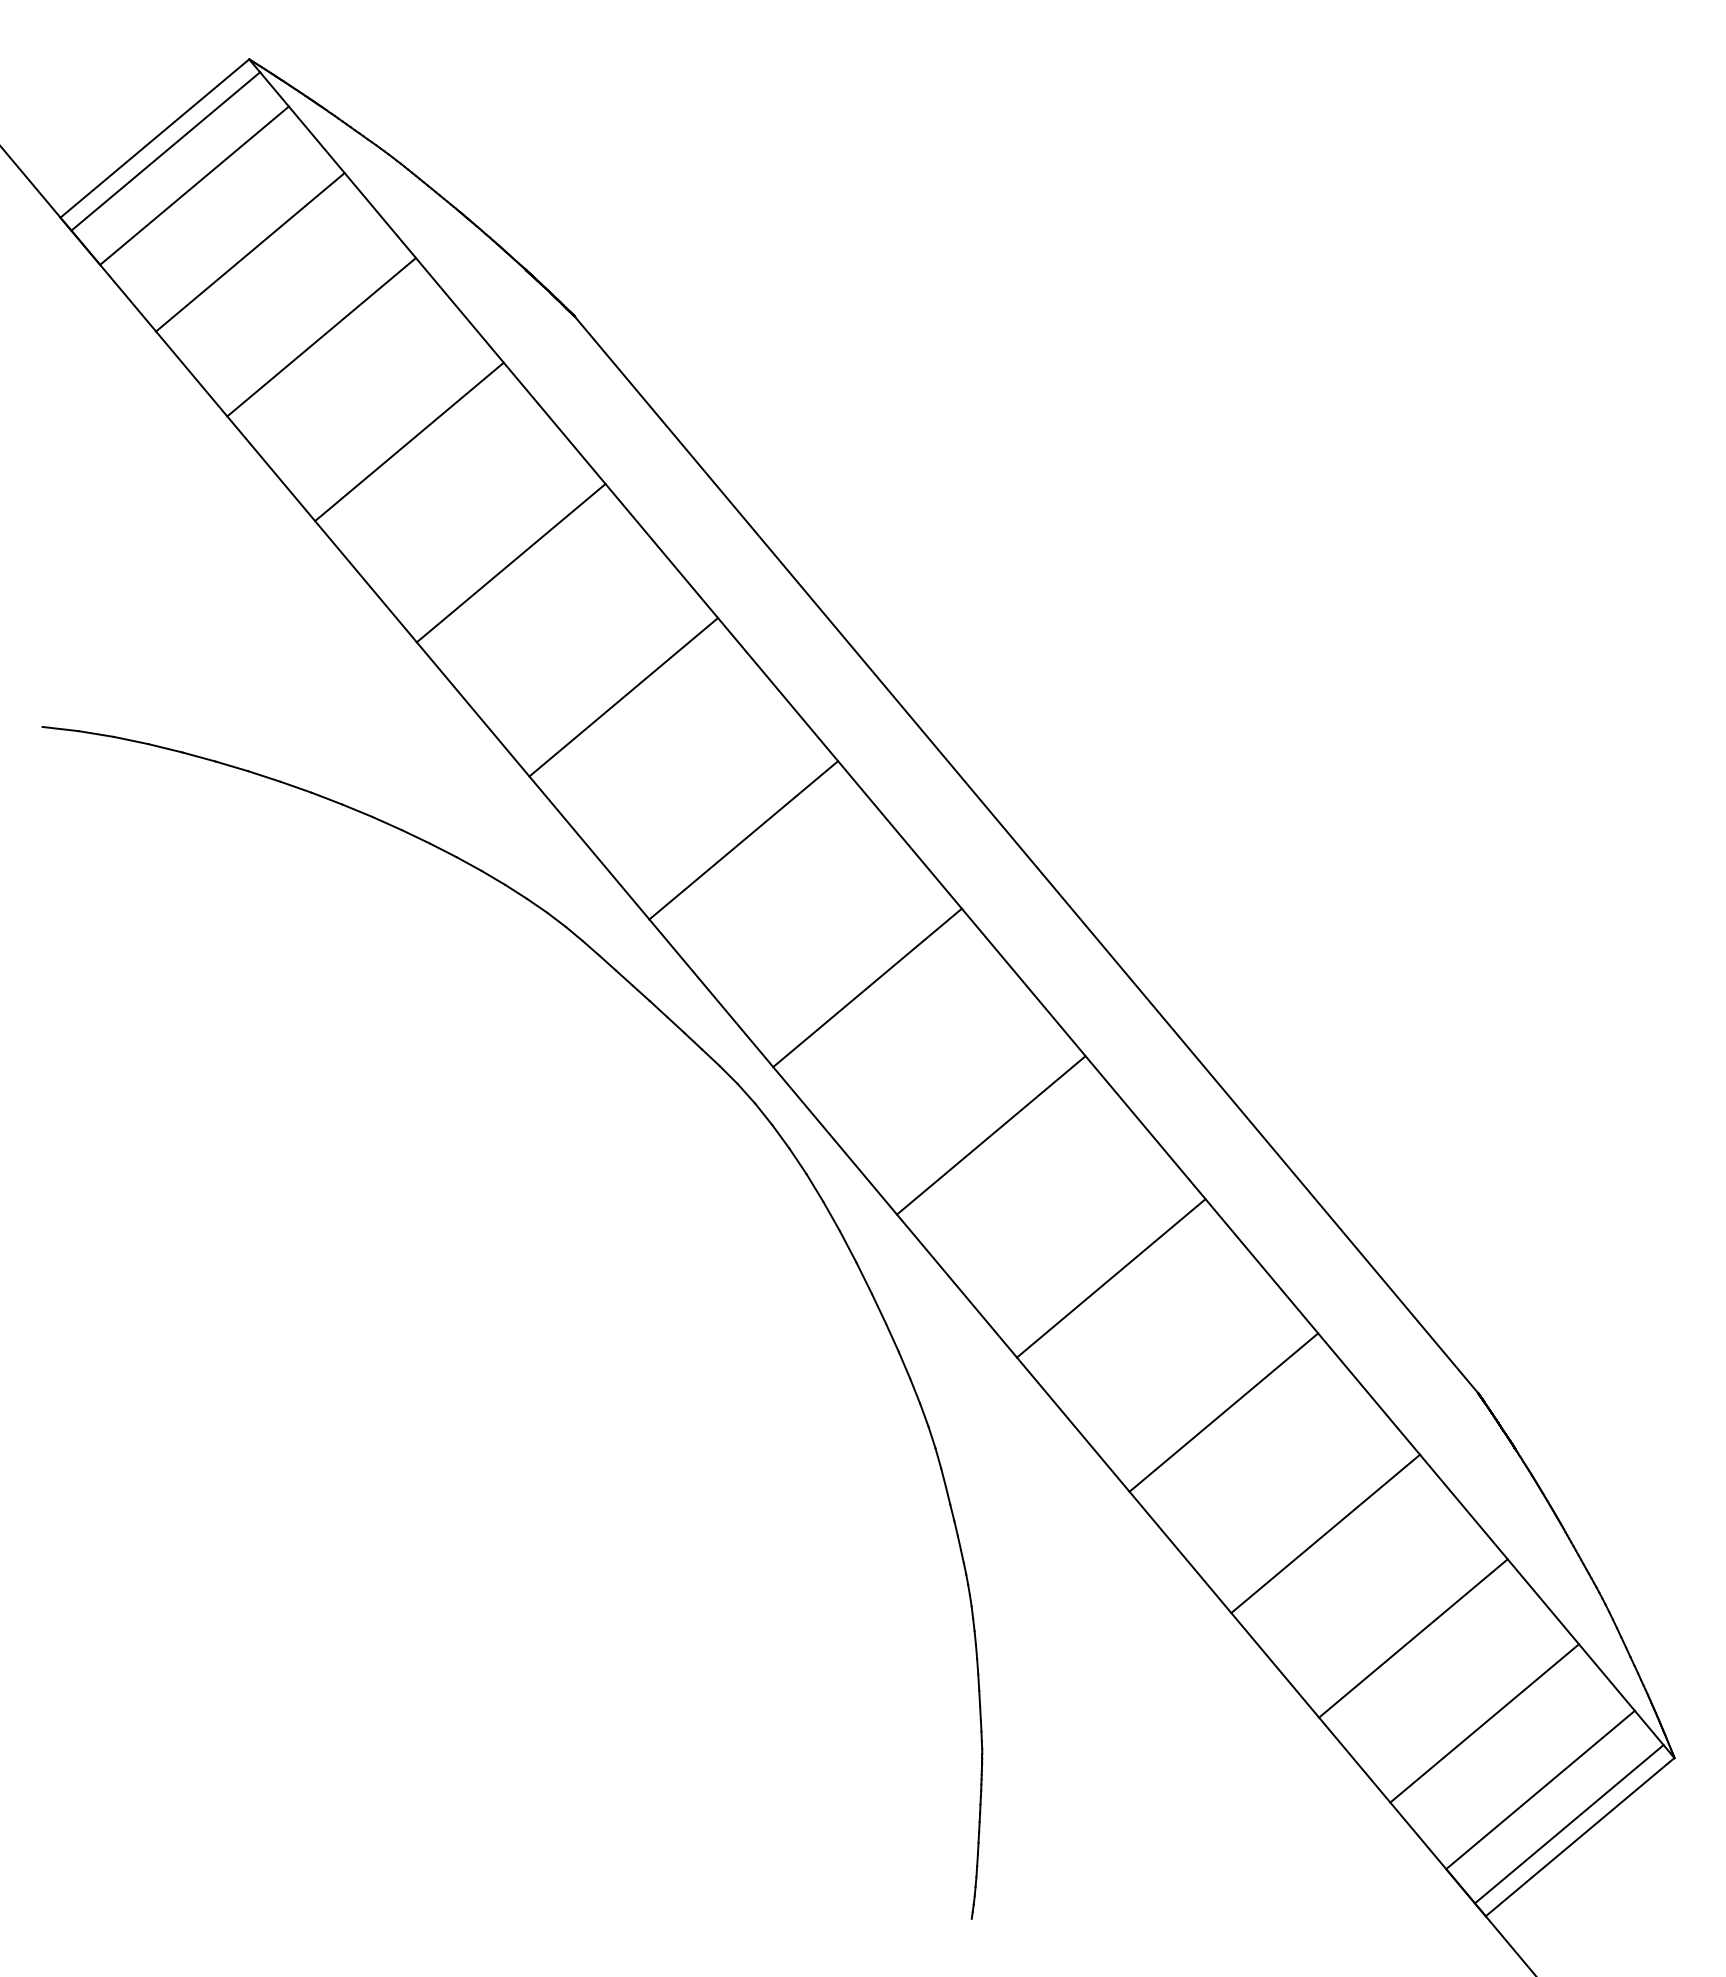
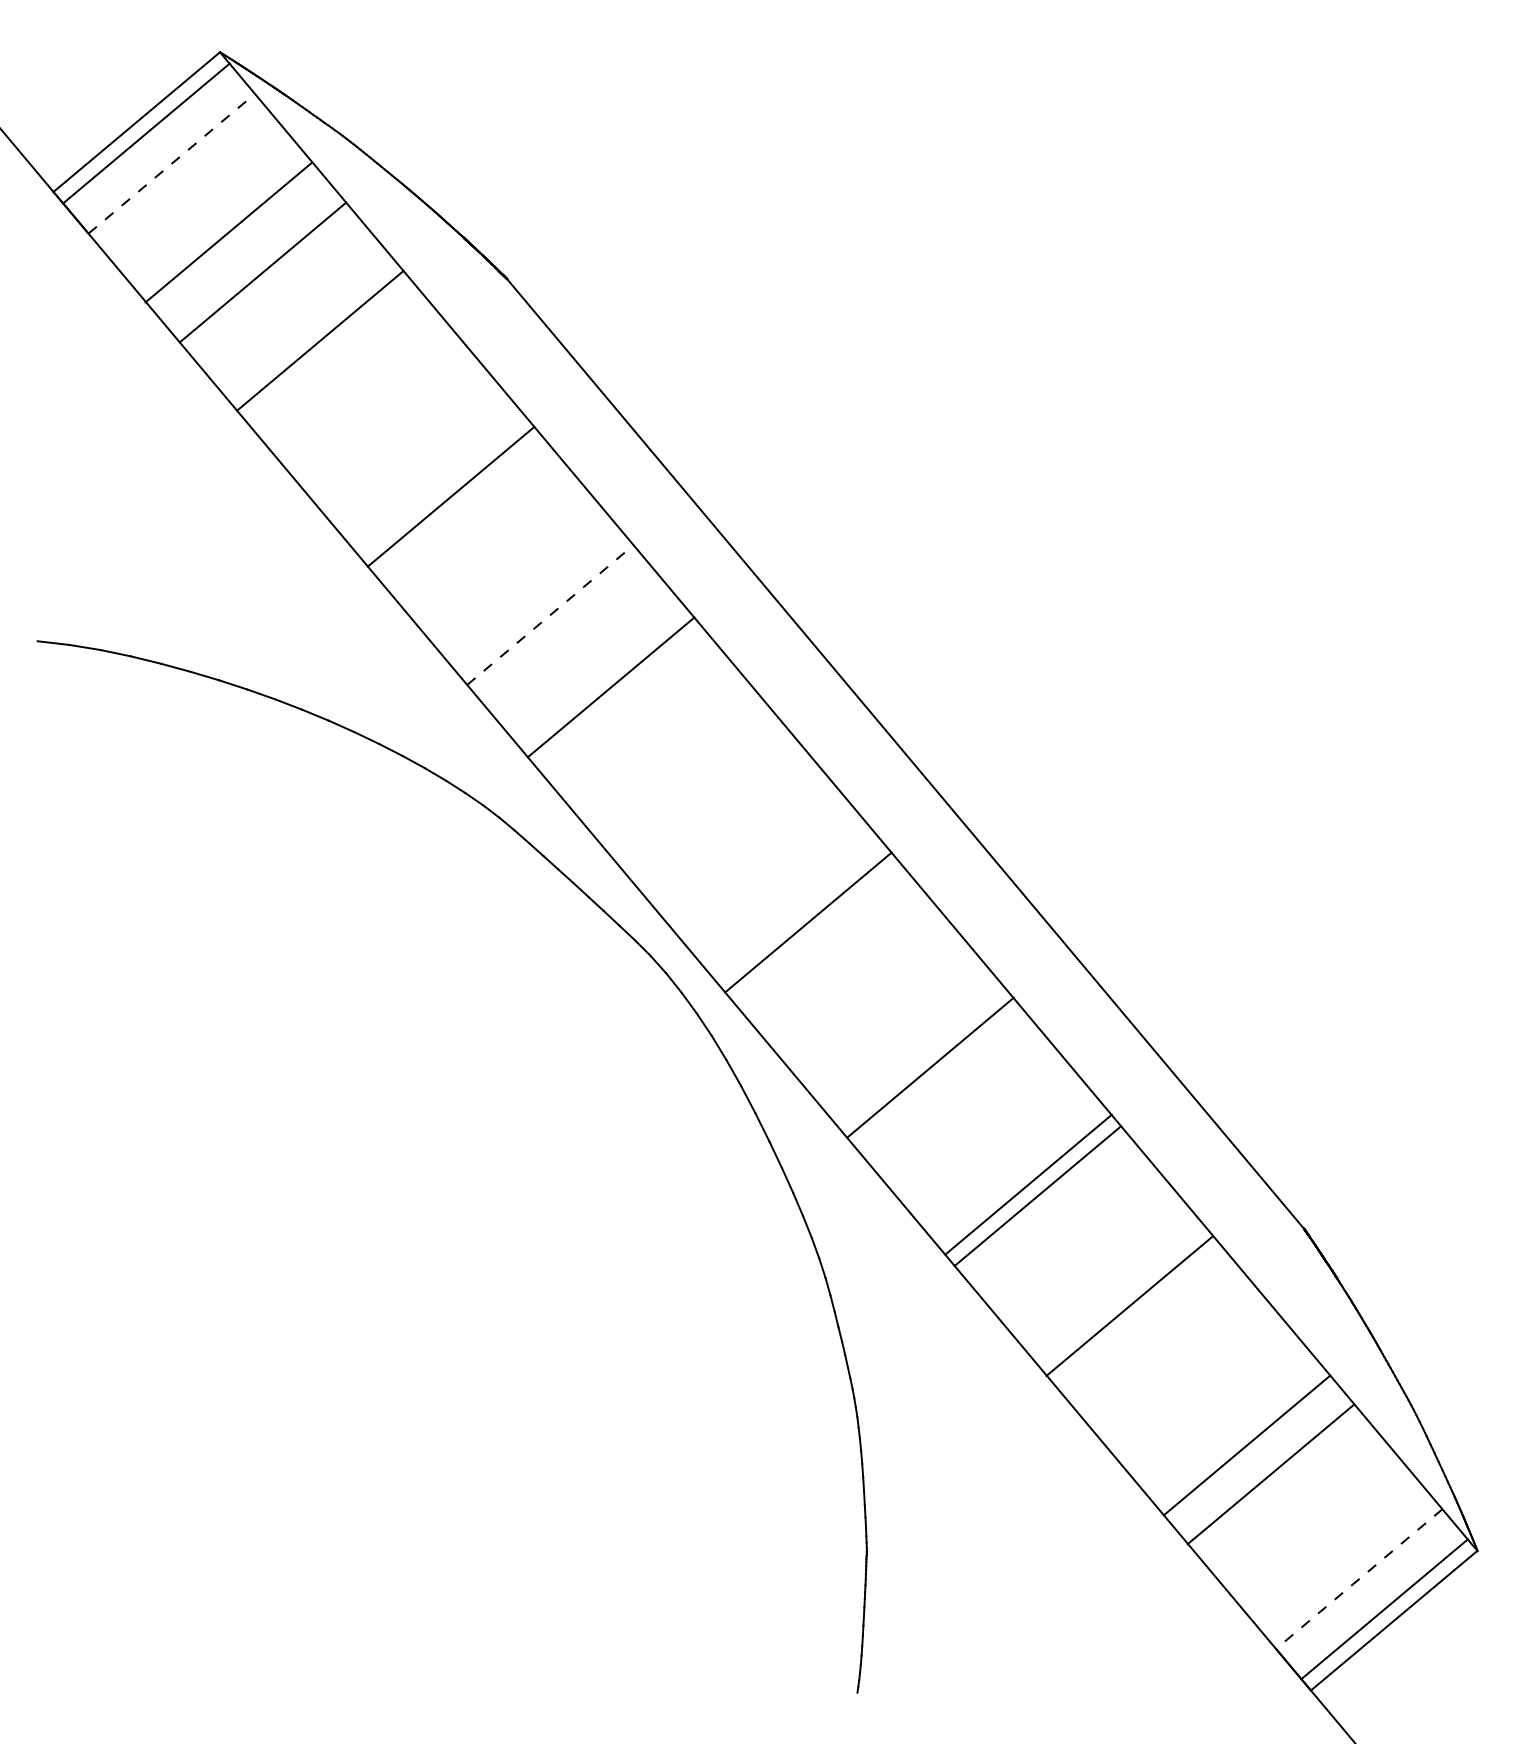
line: (194, 185) -> (171, 163), solid -> dashed
line: (249, 252) -> (262, 272), moved
line: (321, 337) -> (228, 232), moved
line: (409, 441) -> (320, 340), moved
line: (623, 697) -> (550, 615), solid -> dashed
line: (742, 840) -> (610, 687), moved
line: (867, 987) -> (808, 922), moved
line: (991, 1135) -> (930, 1067), moved
line: (1111, 1278) -> (1028, 1184), moved
line: (1223, 1411) -> (1037, 1195), moved
line: (1325, 1534) -> (1129, 1306), moved
line: (1484, 1723) -> (1270, 1474), moved
line: (1540, 1790) -> (1359, 1579), solid -> dashed

